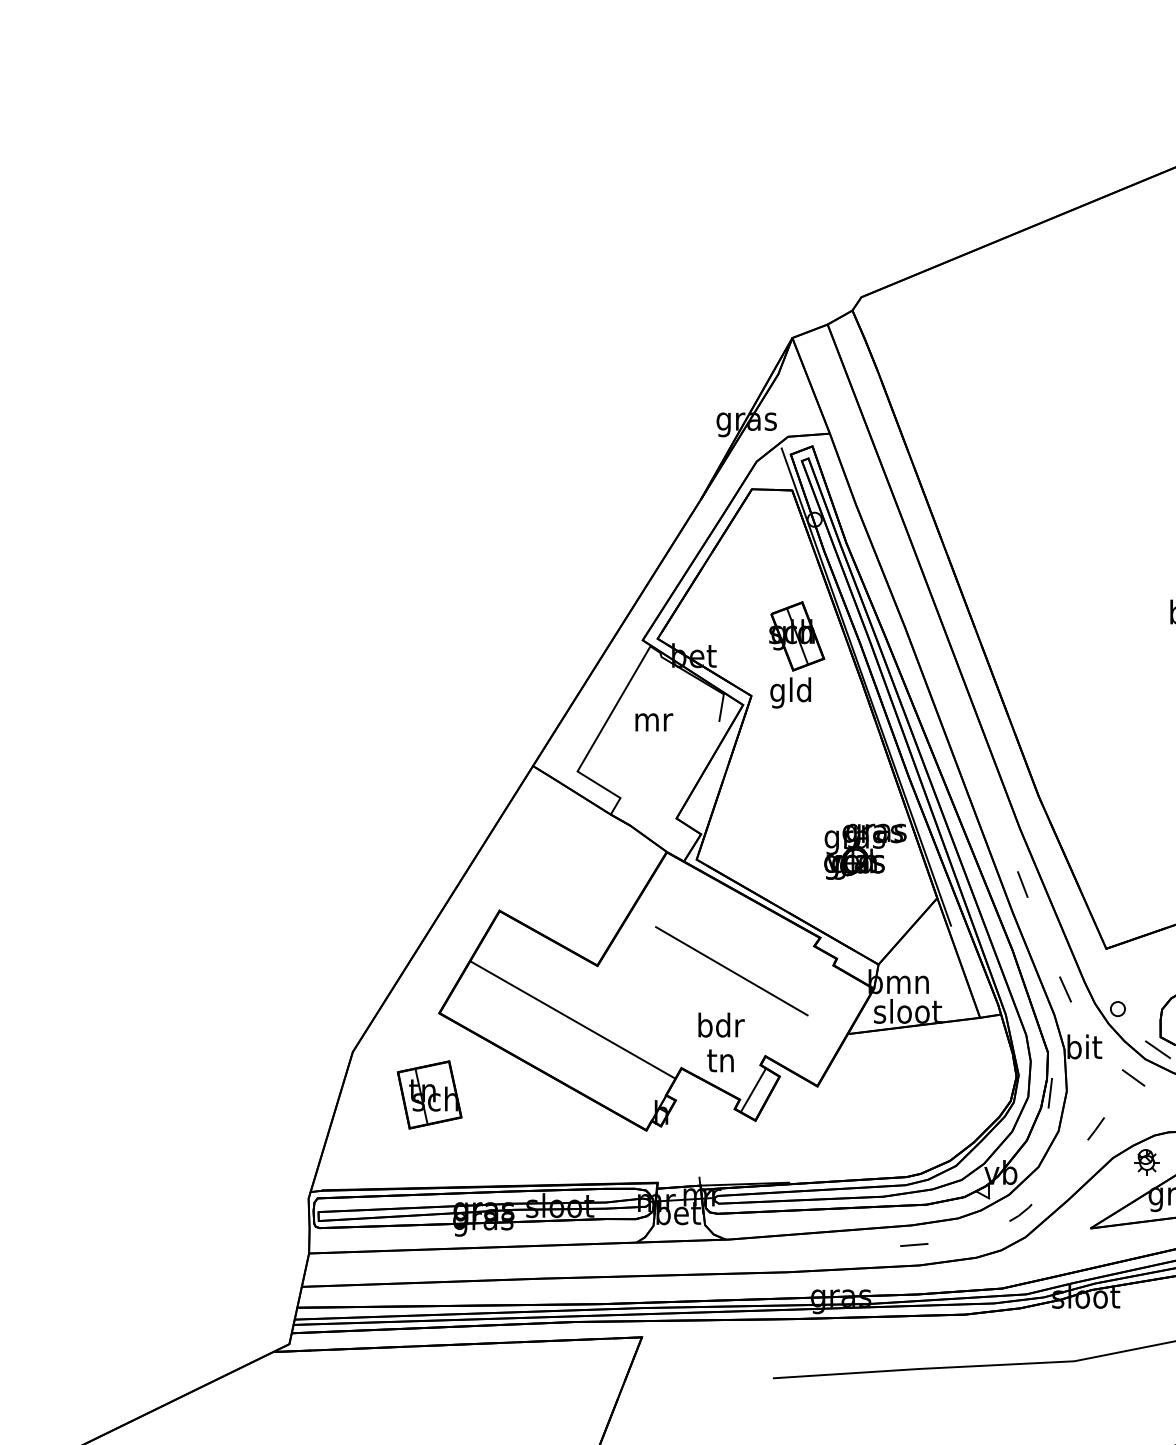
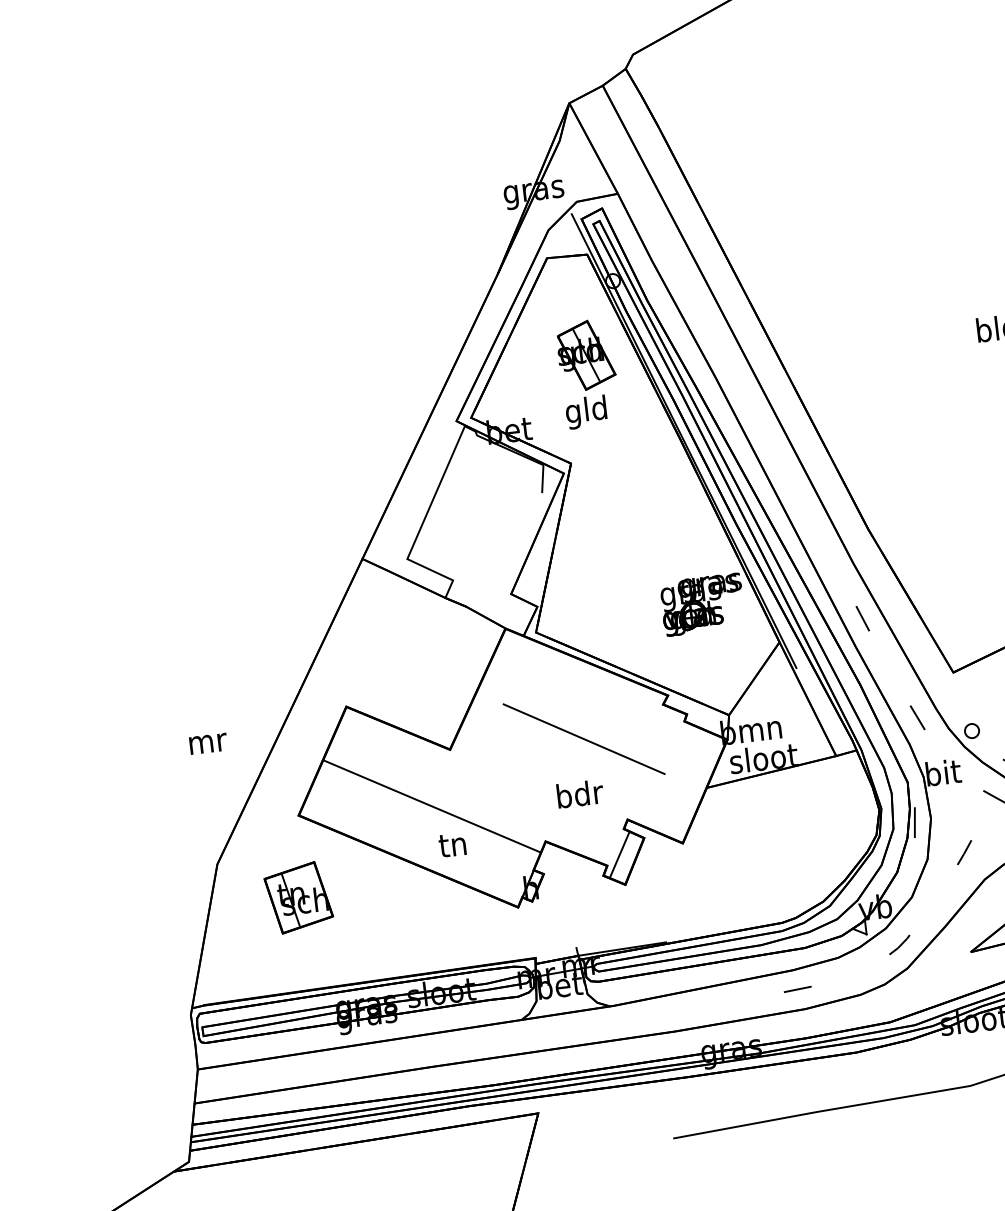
part: (797, 654) -> (588, 373), moved
text: (654, 722) -> (208, 743), moved
text: (720, 1060) -> (452, 844), moved

